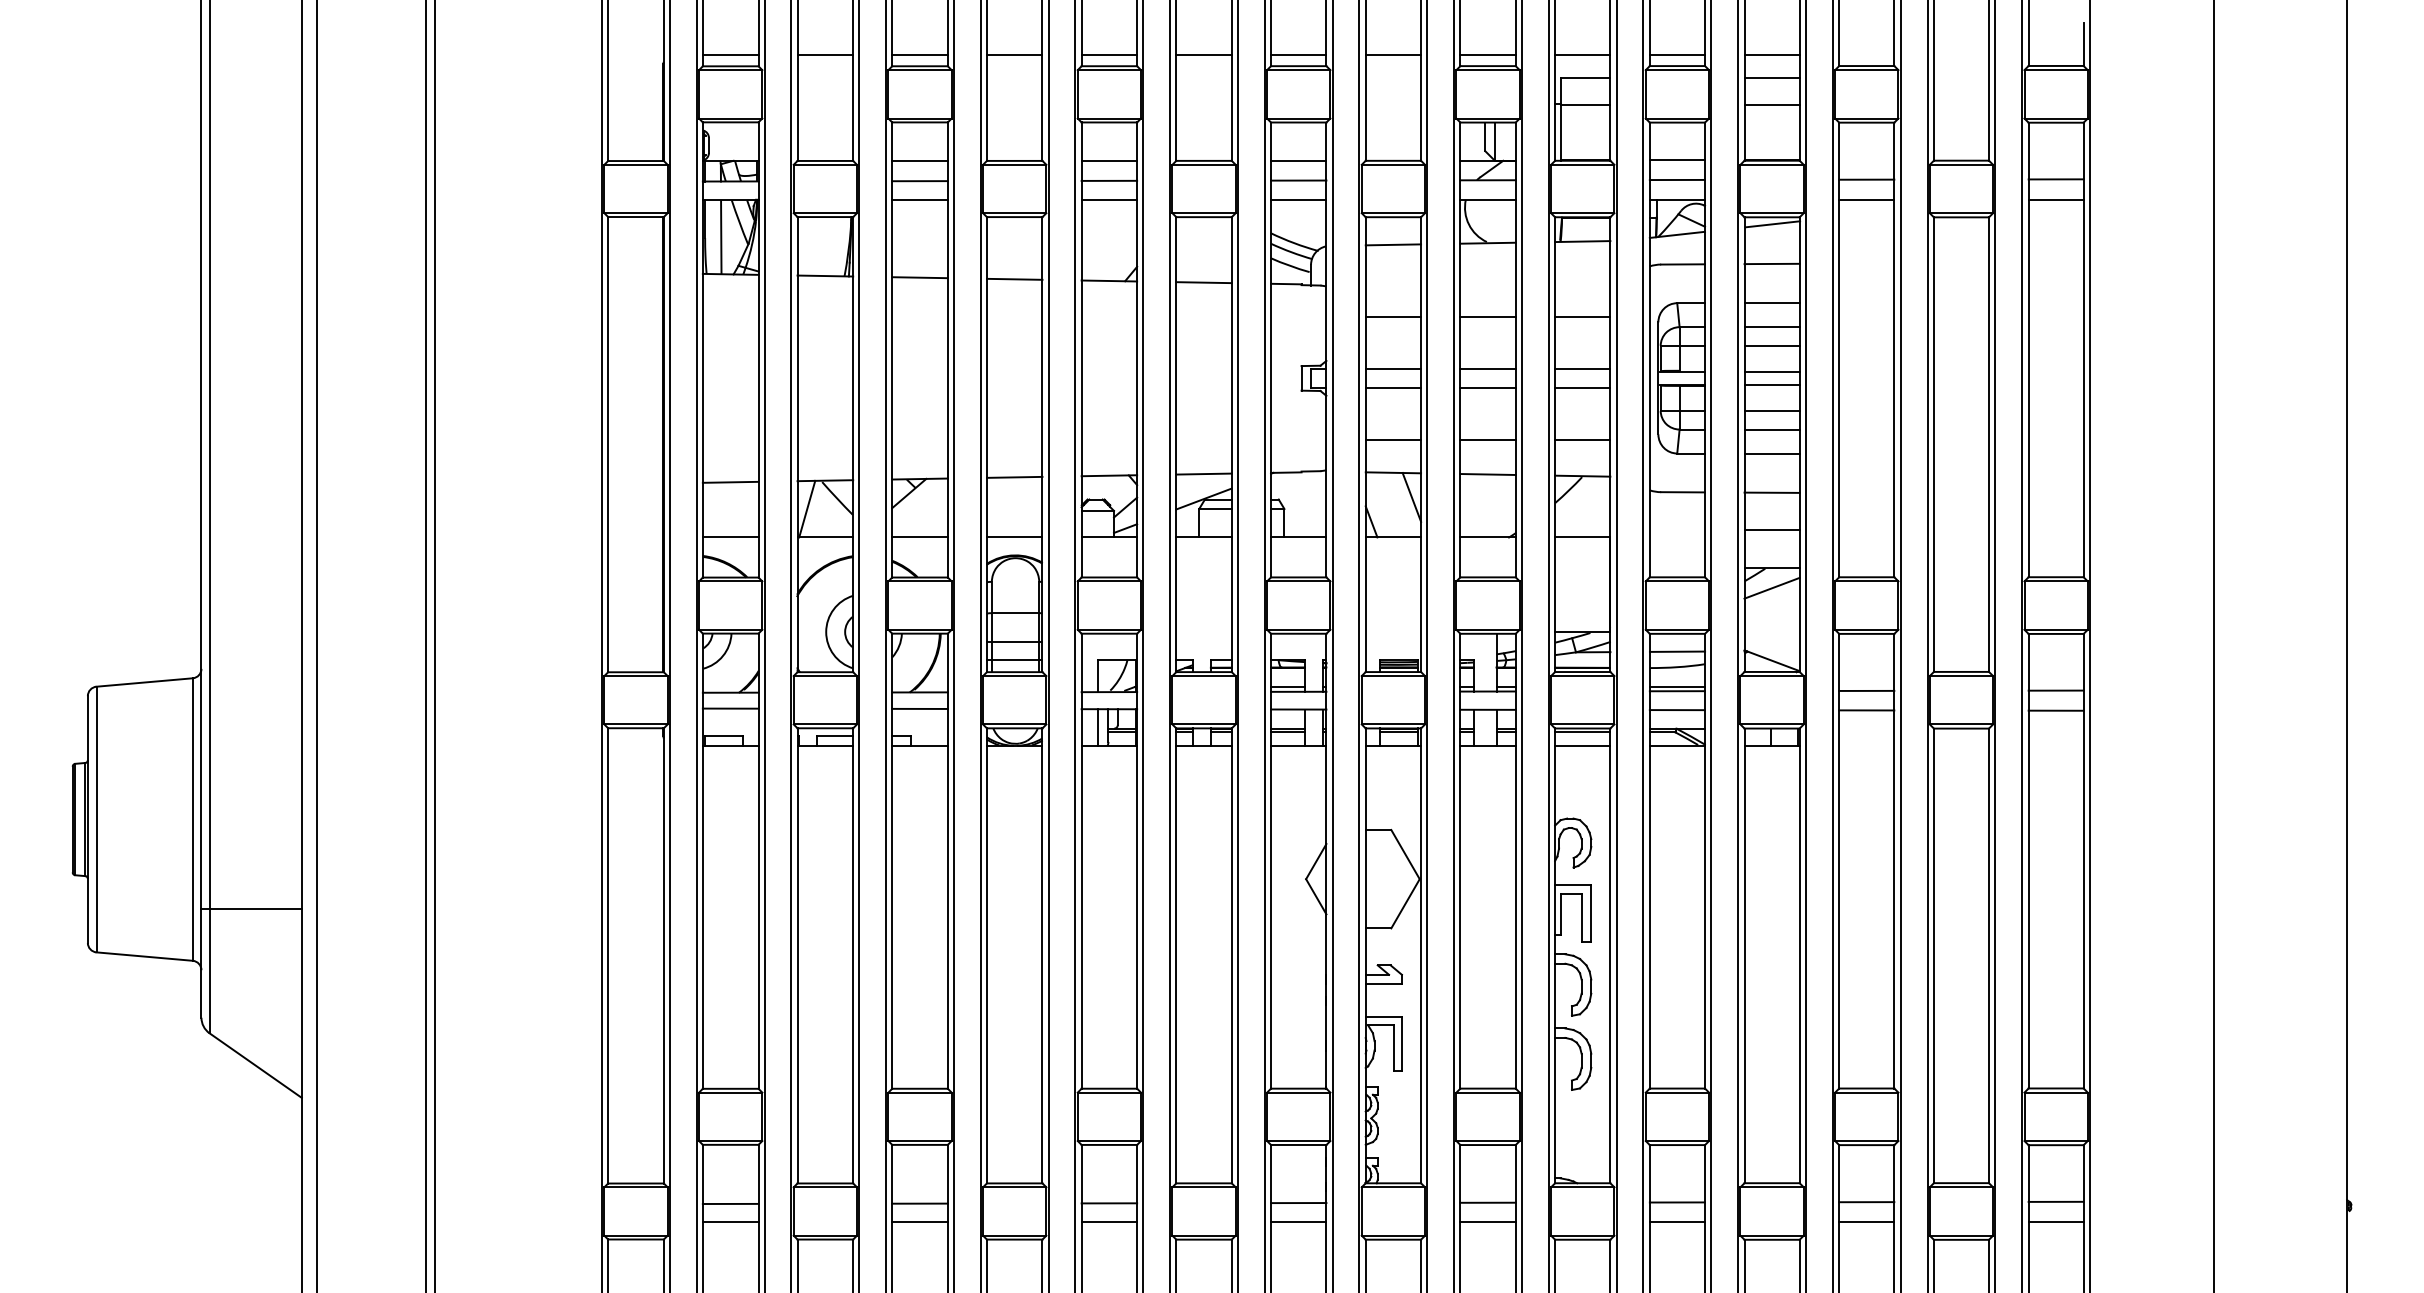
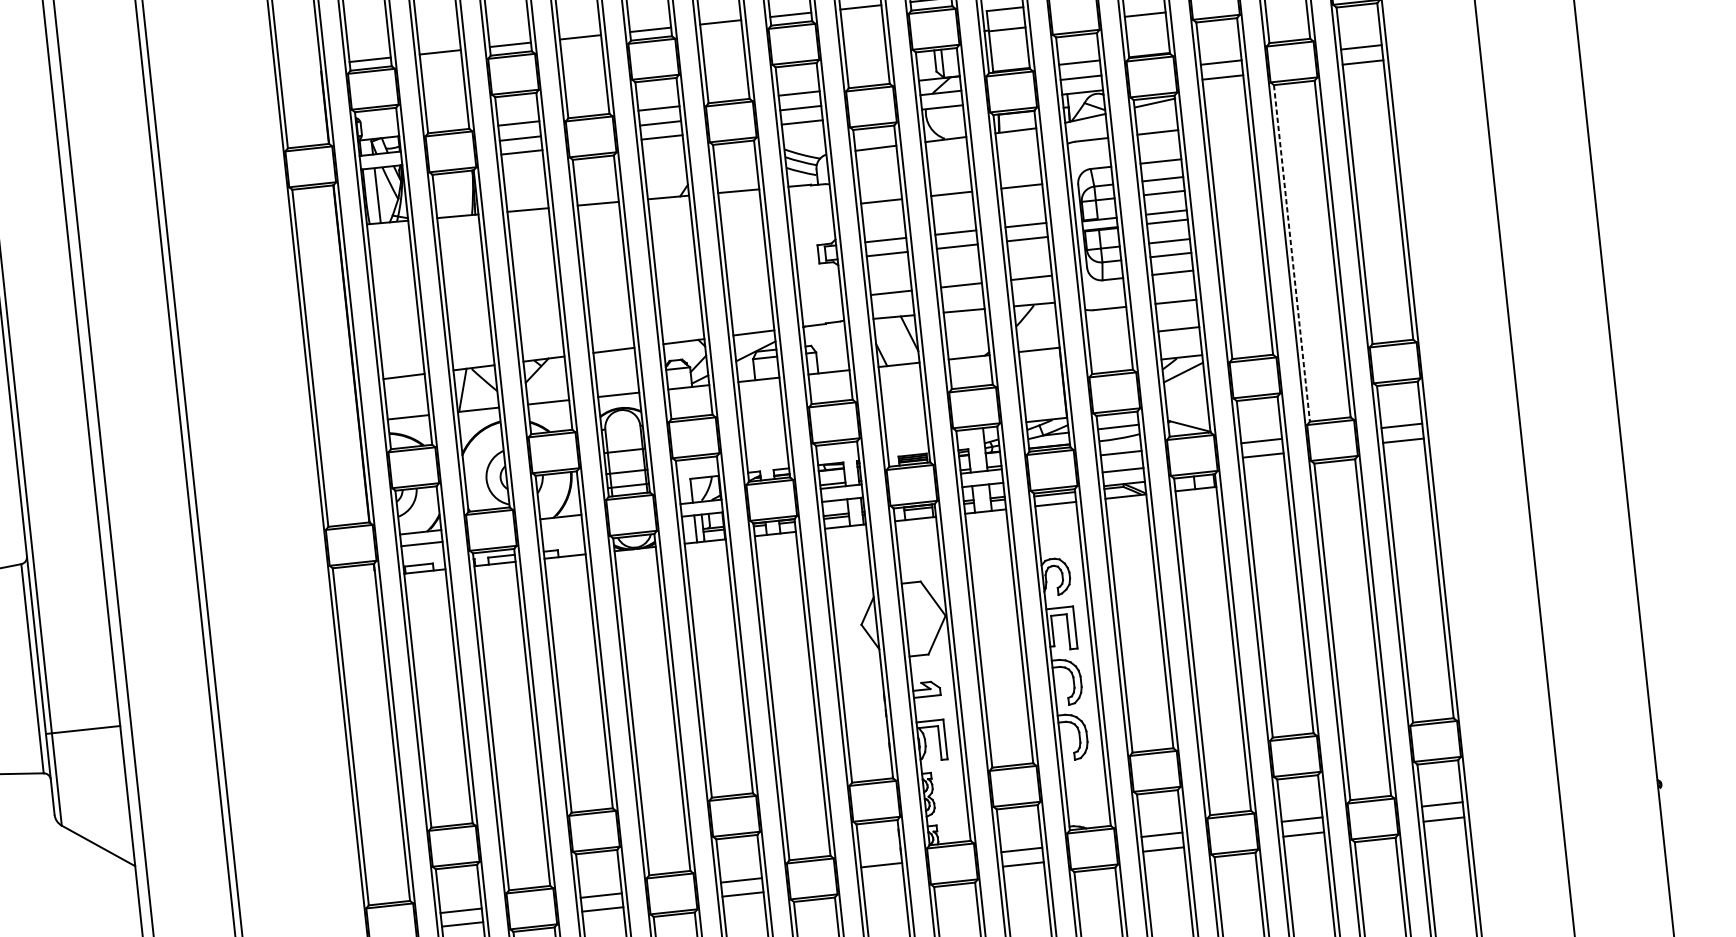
line: (1933, 445) -> (1291, 254), solid -> dashed
line: (1677, 691) -> (1121, 456), removed
line: (919, 708) -> (561, 529), removed
line: (1298, 1222) -> (883, 879), removed

